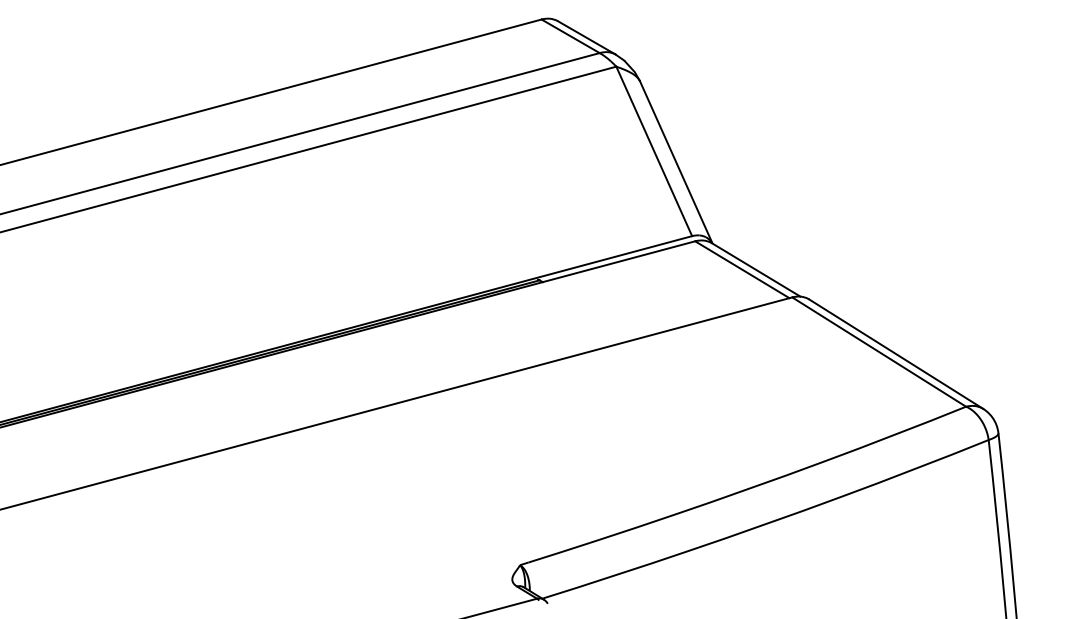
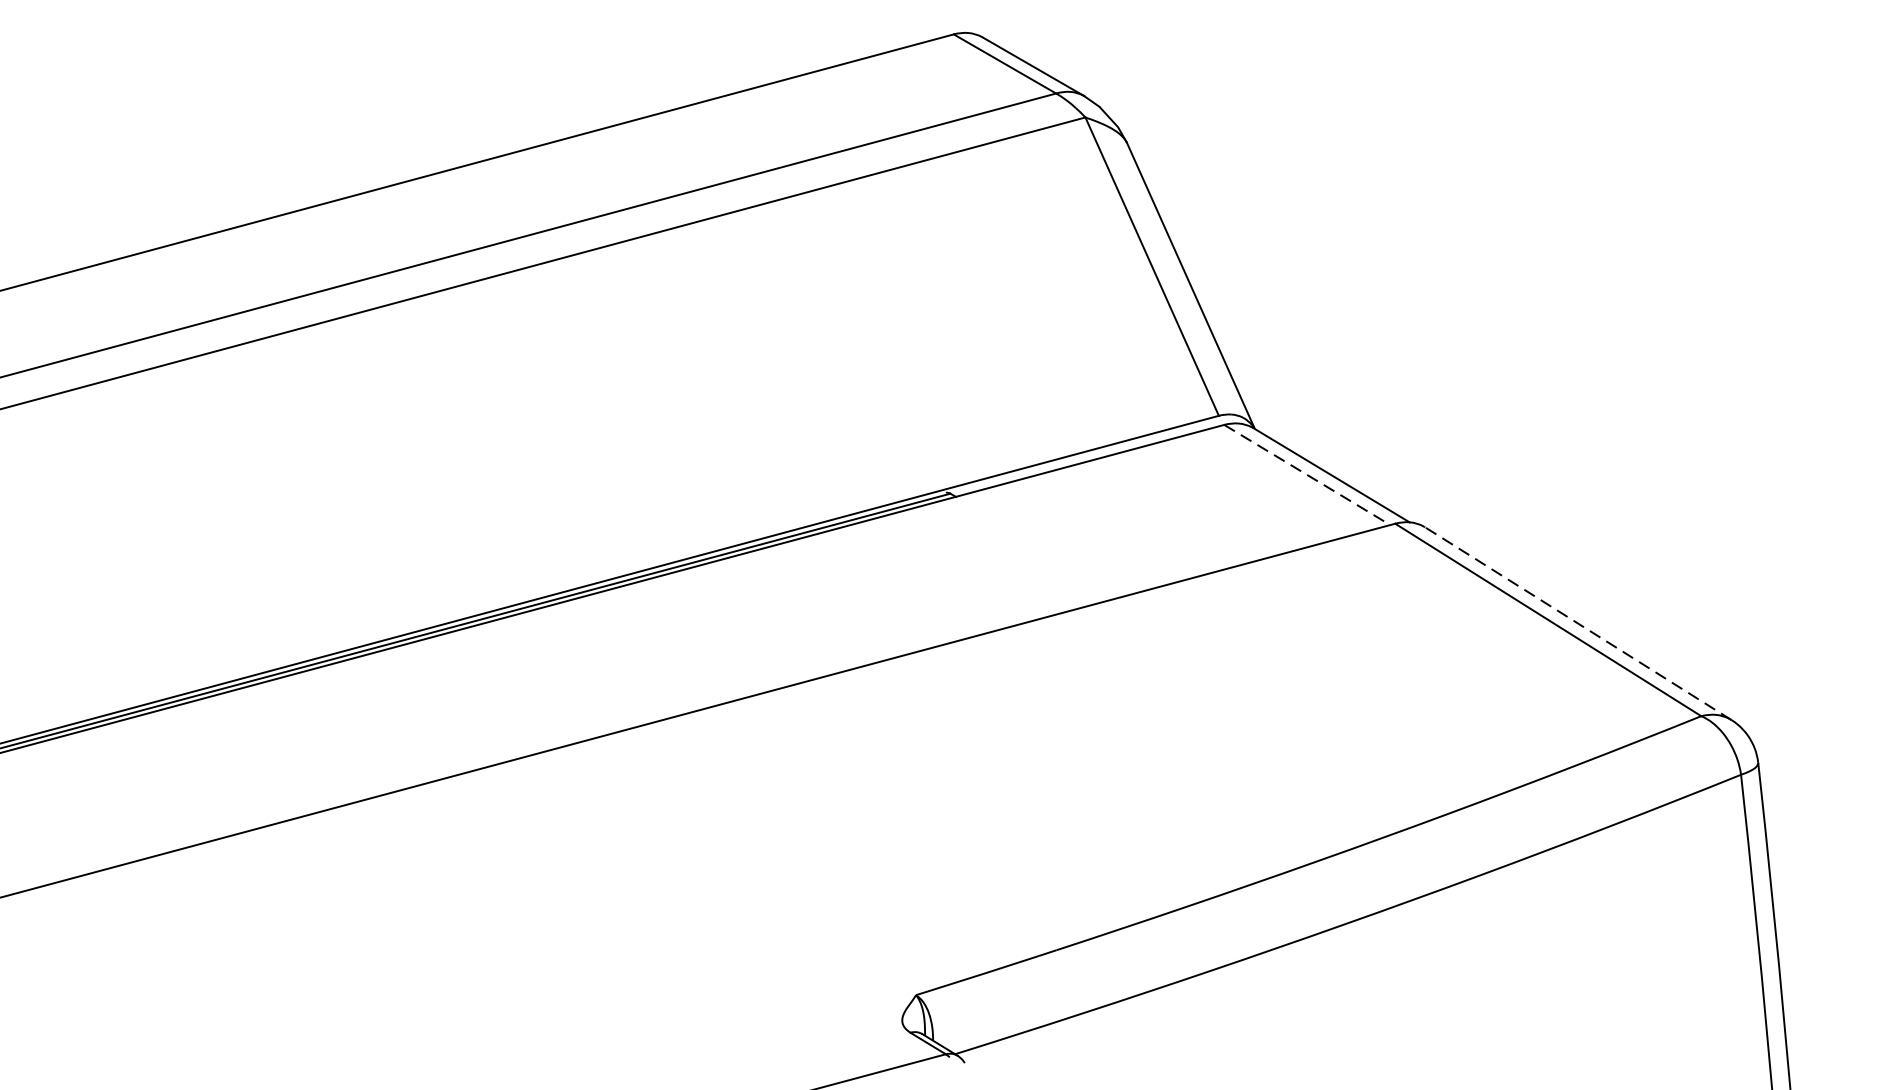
line: (742, 269) -> (1307, 474), solid -> dashed
line: (896, 354) -> (1578, 624), solid -> dashed

